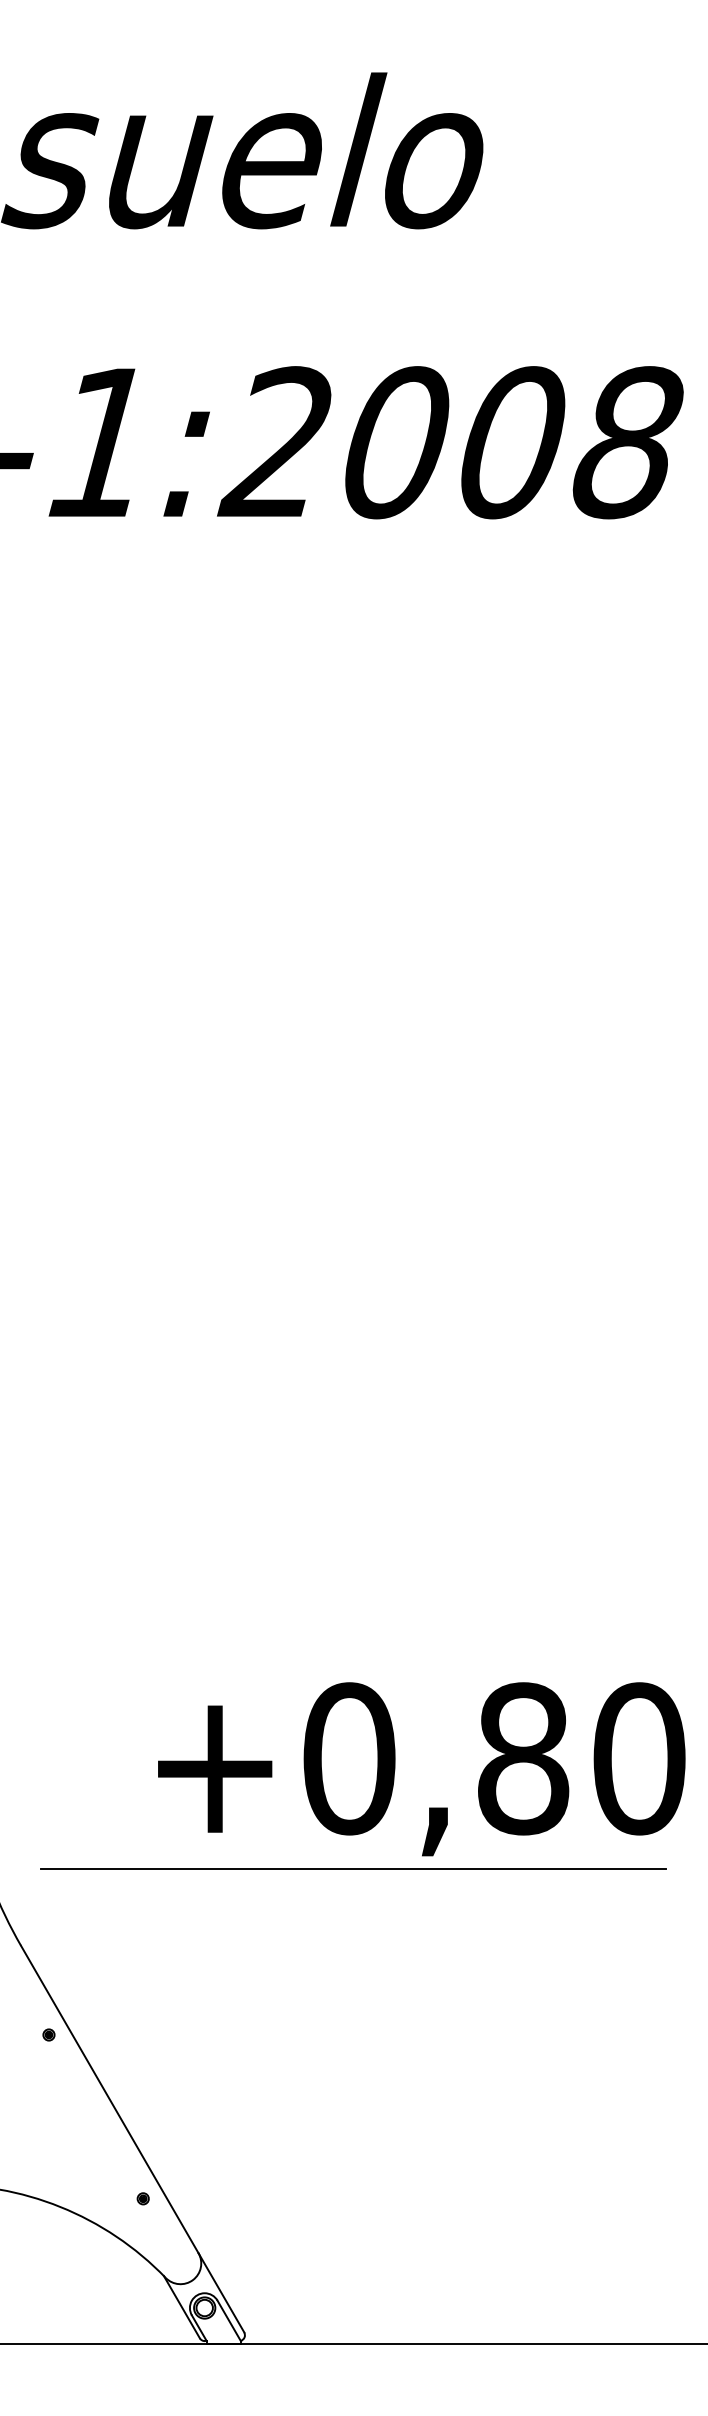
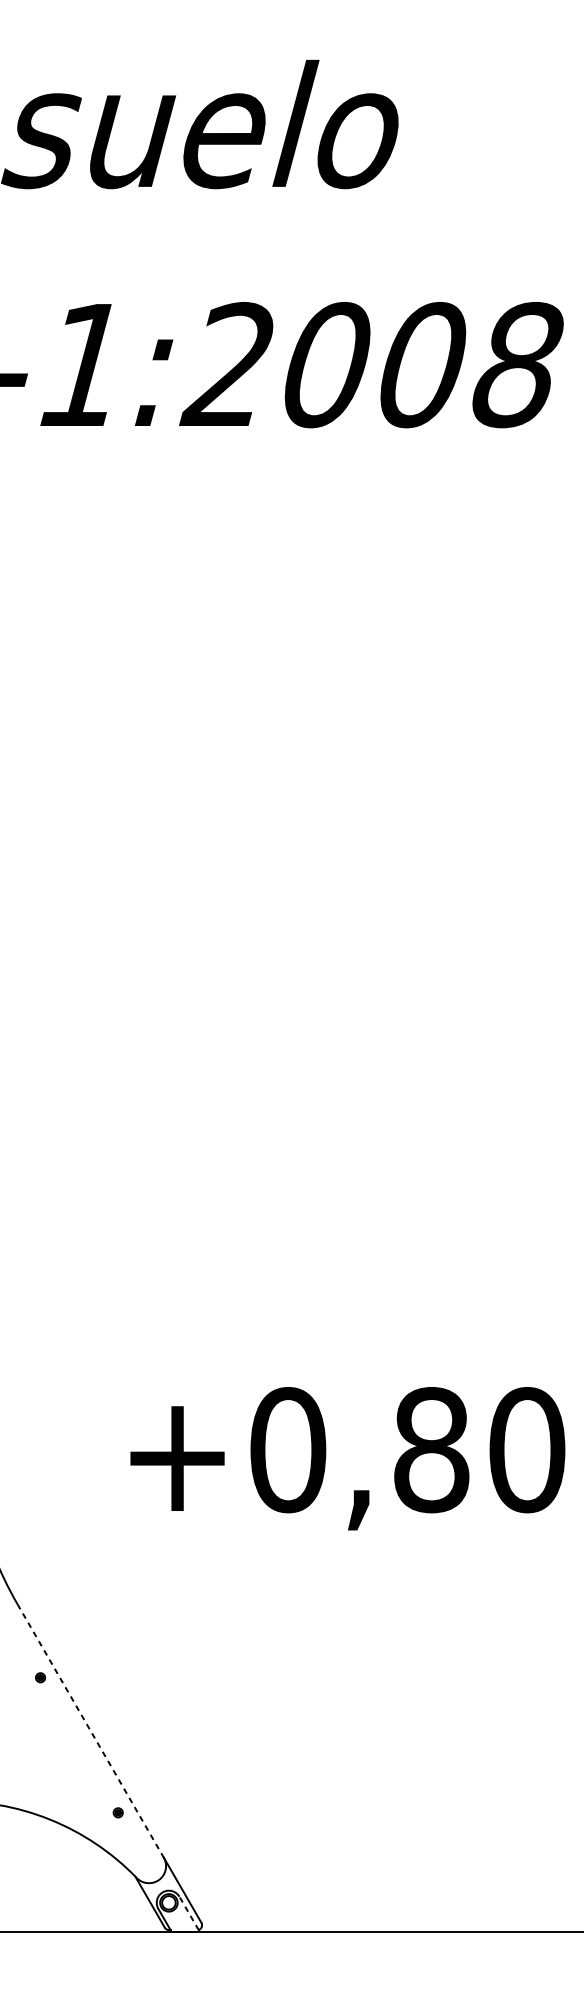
line: (352, 1868) -> (290, 1540), removed
line: (110, 2099) -> (91, 1730), solid -> dashed
line: (228, 2320) -> (188, 1913), solid -> dashed

